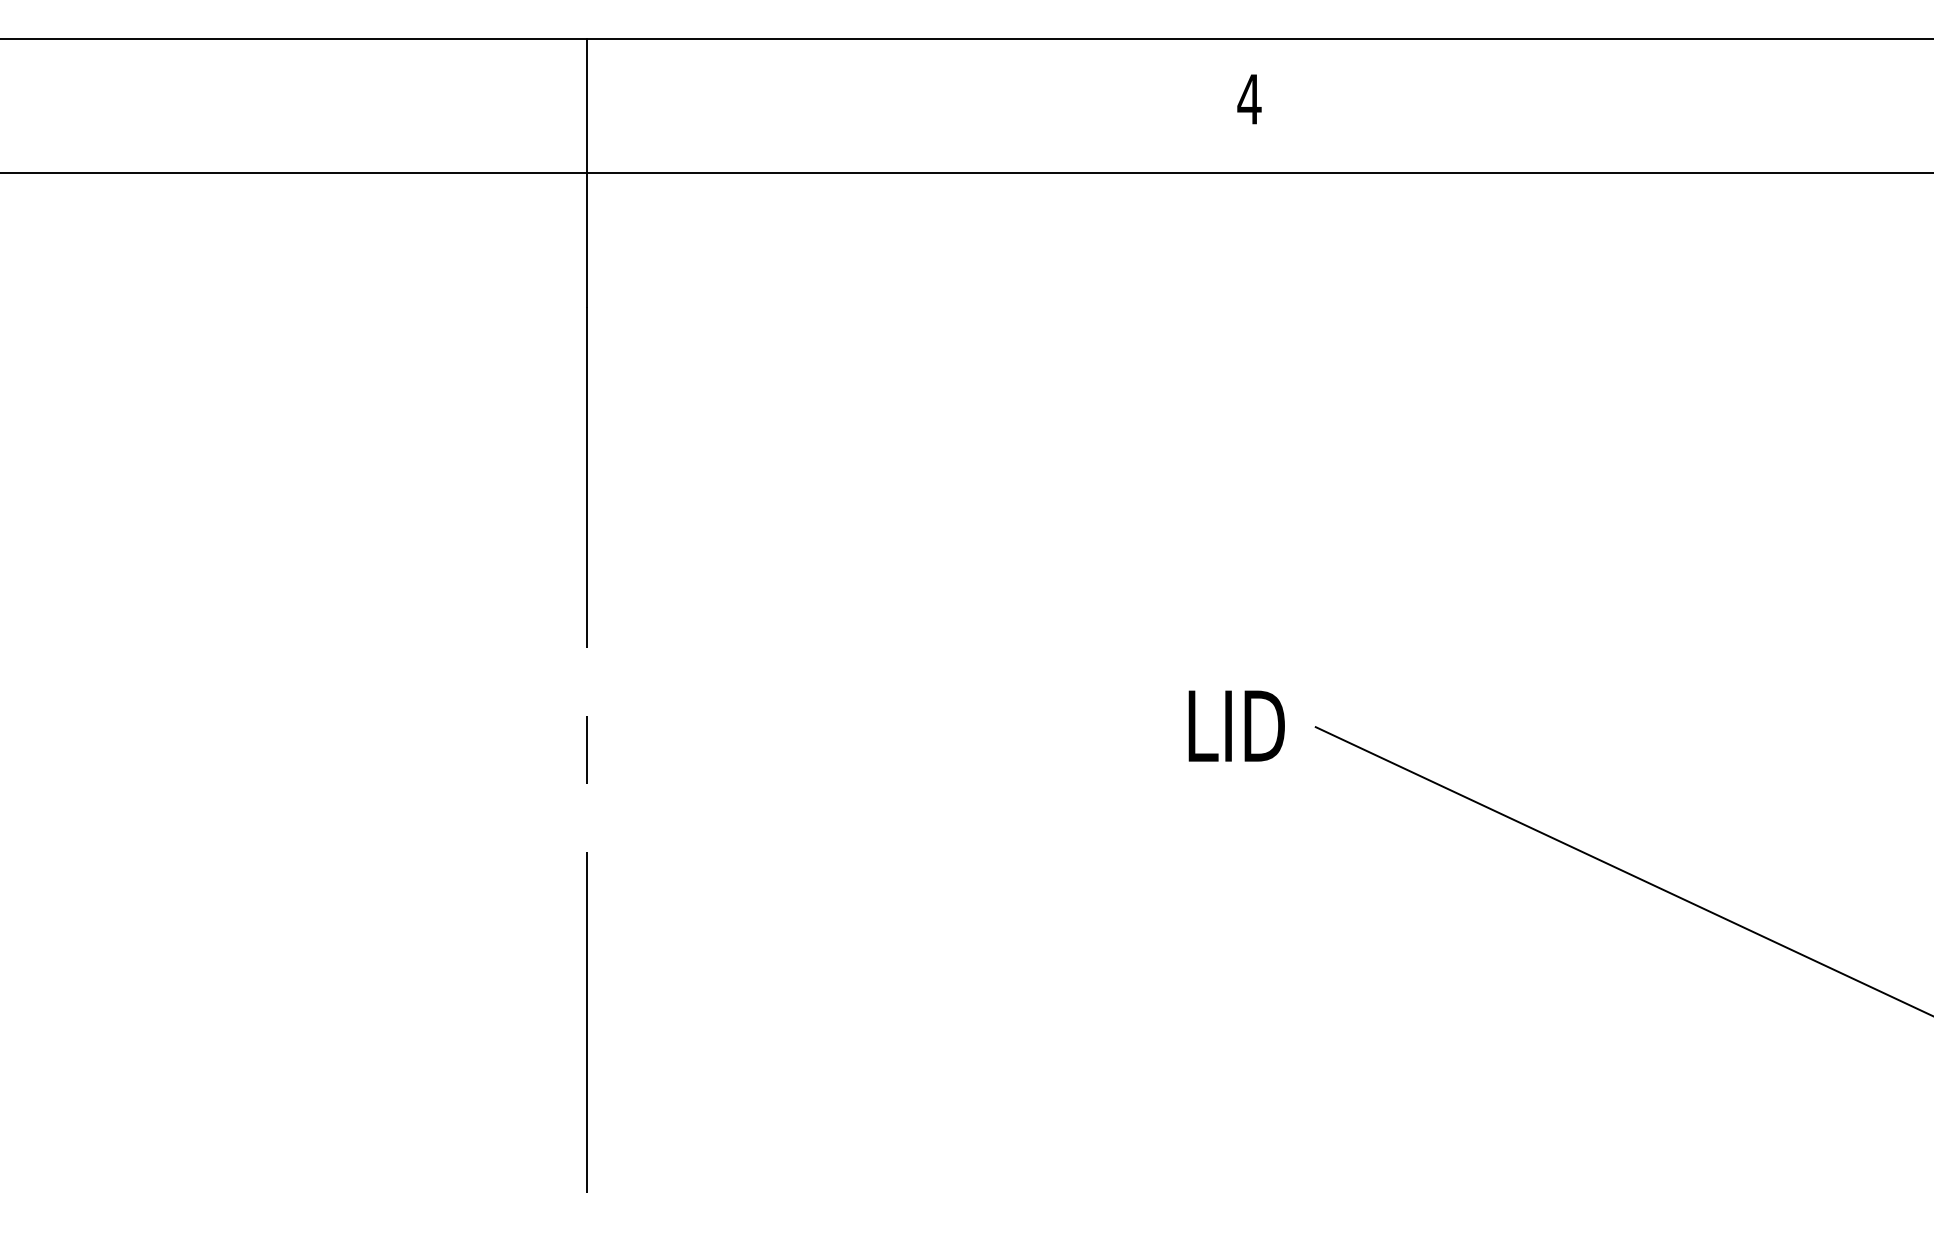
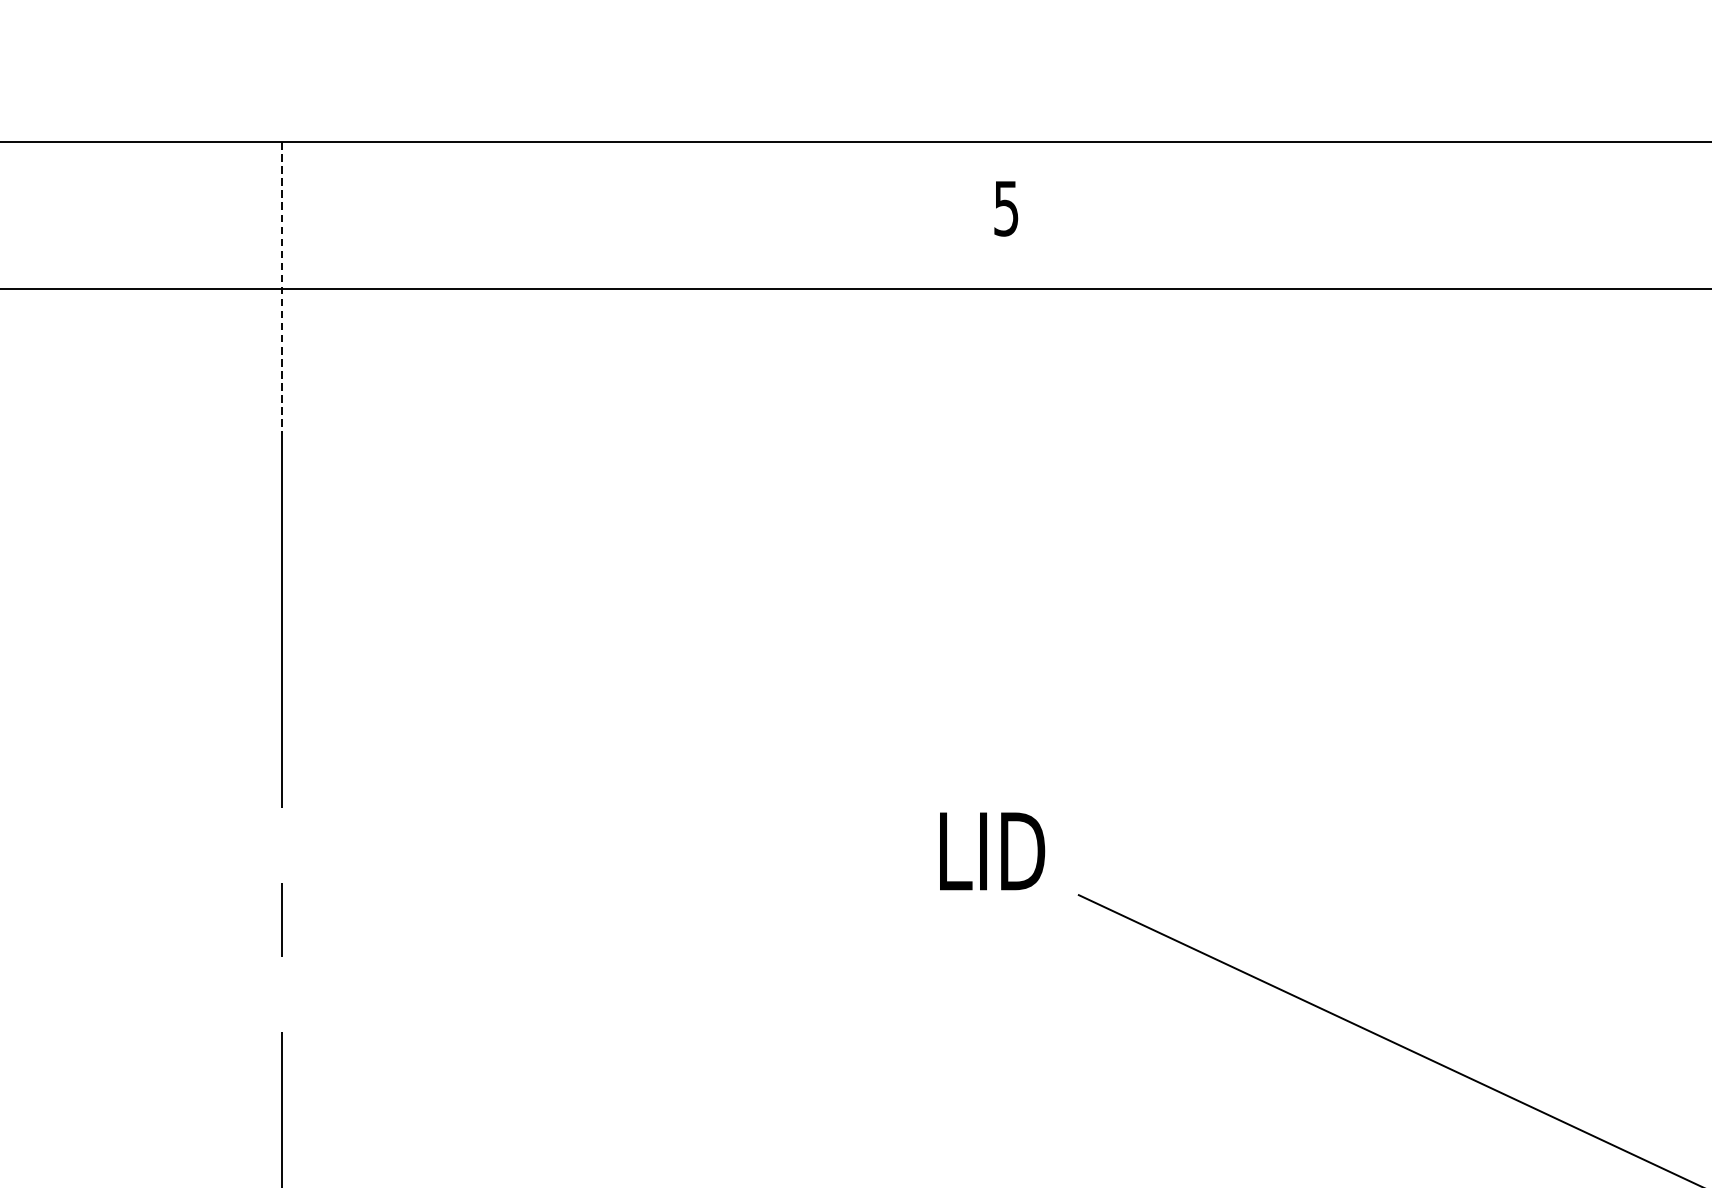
text: (1249, 99) -> (1006, 208), 4 -> 5
line: (586, 173) -> (281, 289), solid -> dashed
text: (1236, 725) -> (992, 850), moved

